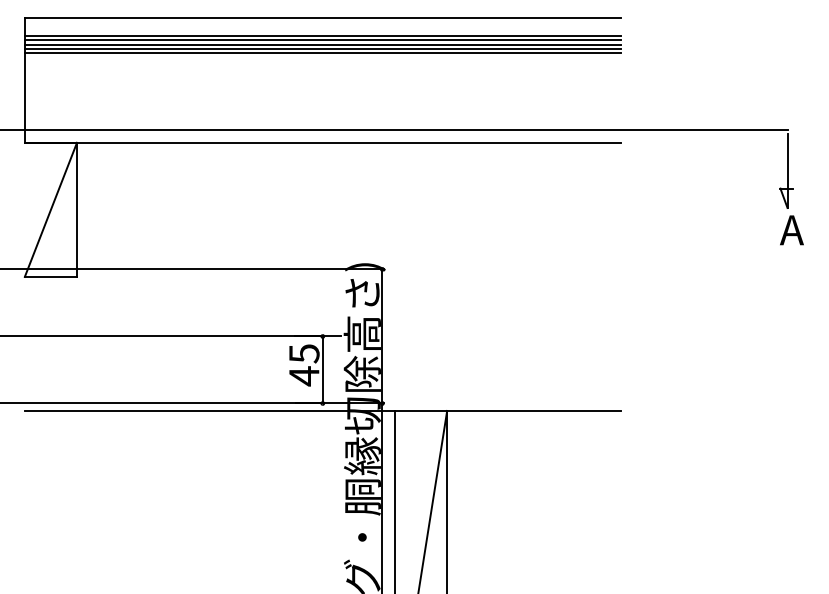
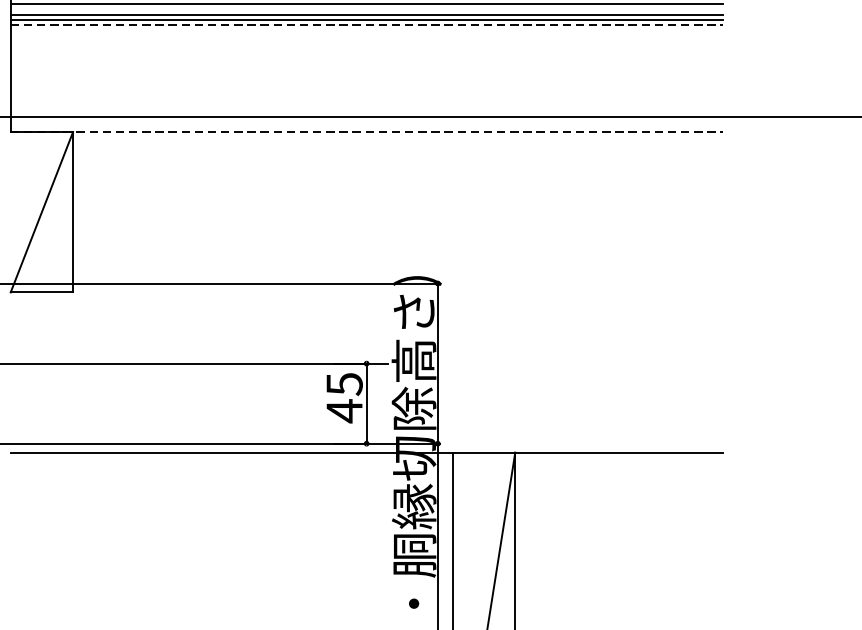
line: (322, 40) -> (366, 9), removed
line: (322, 53) -> (366, 25), solid -> dashed
line: (322, 142) -> (366, 131), solid -> dashed

